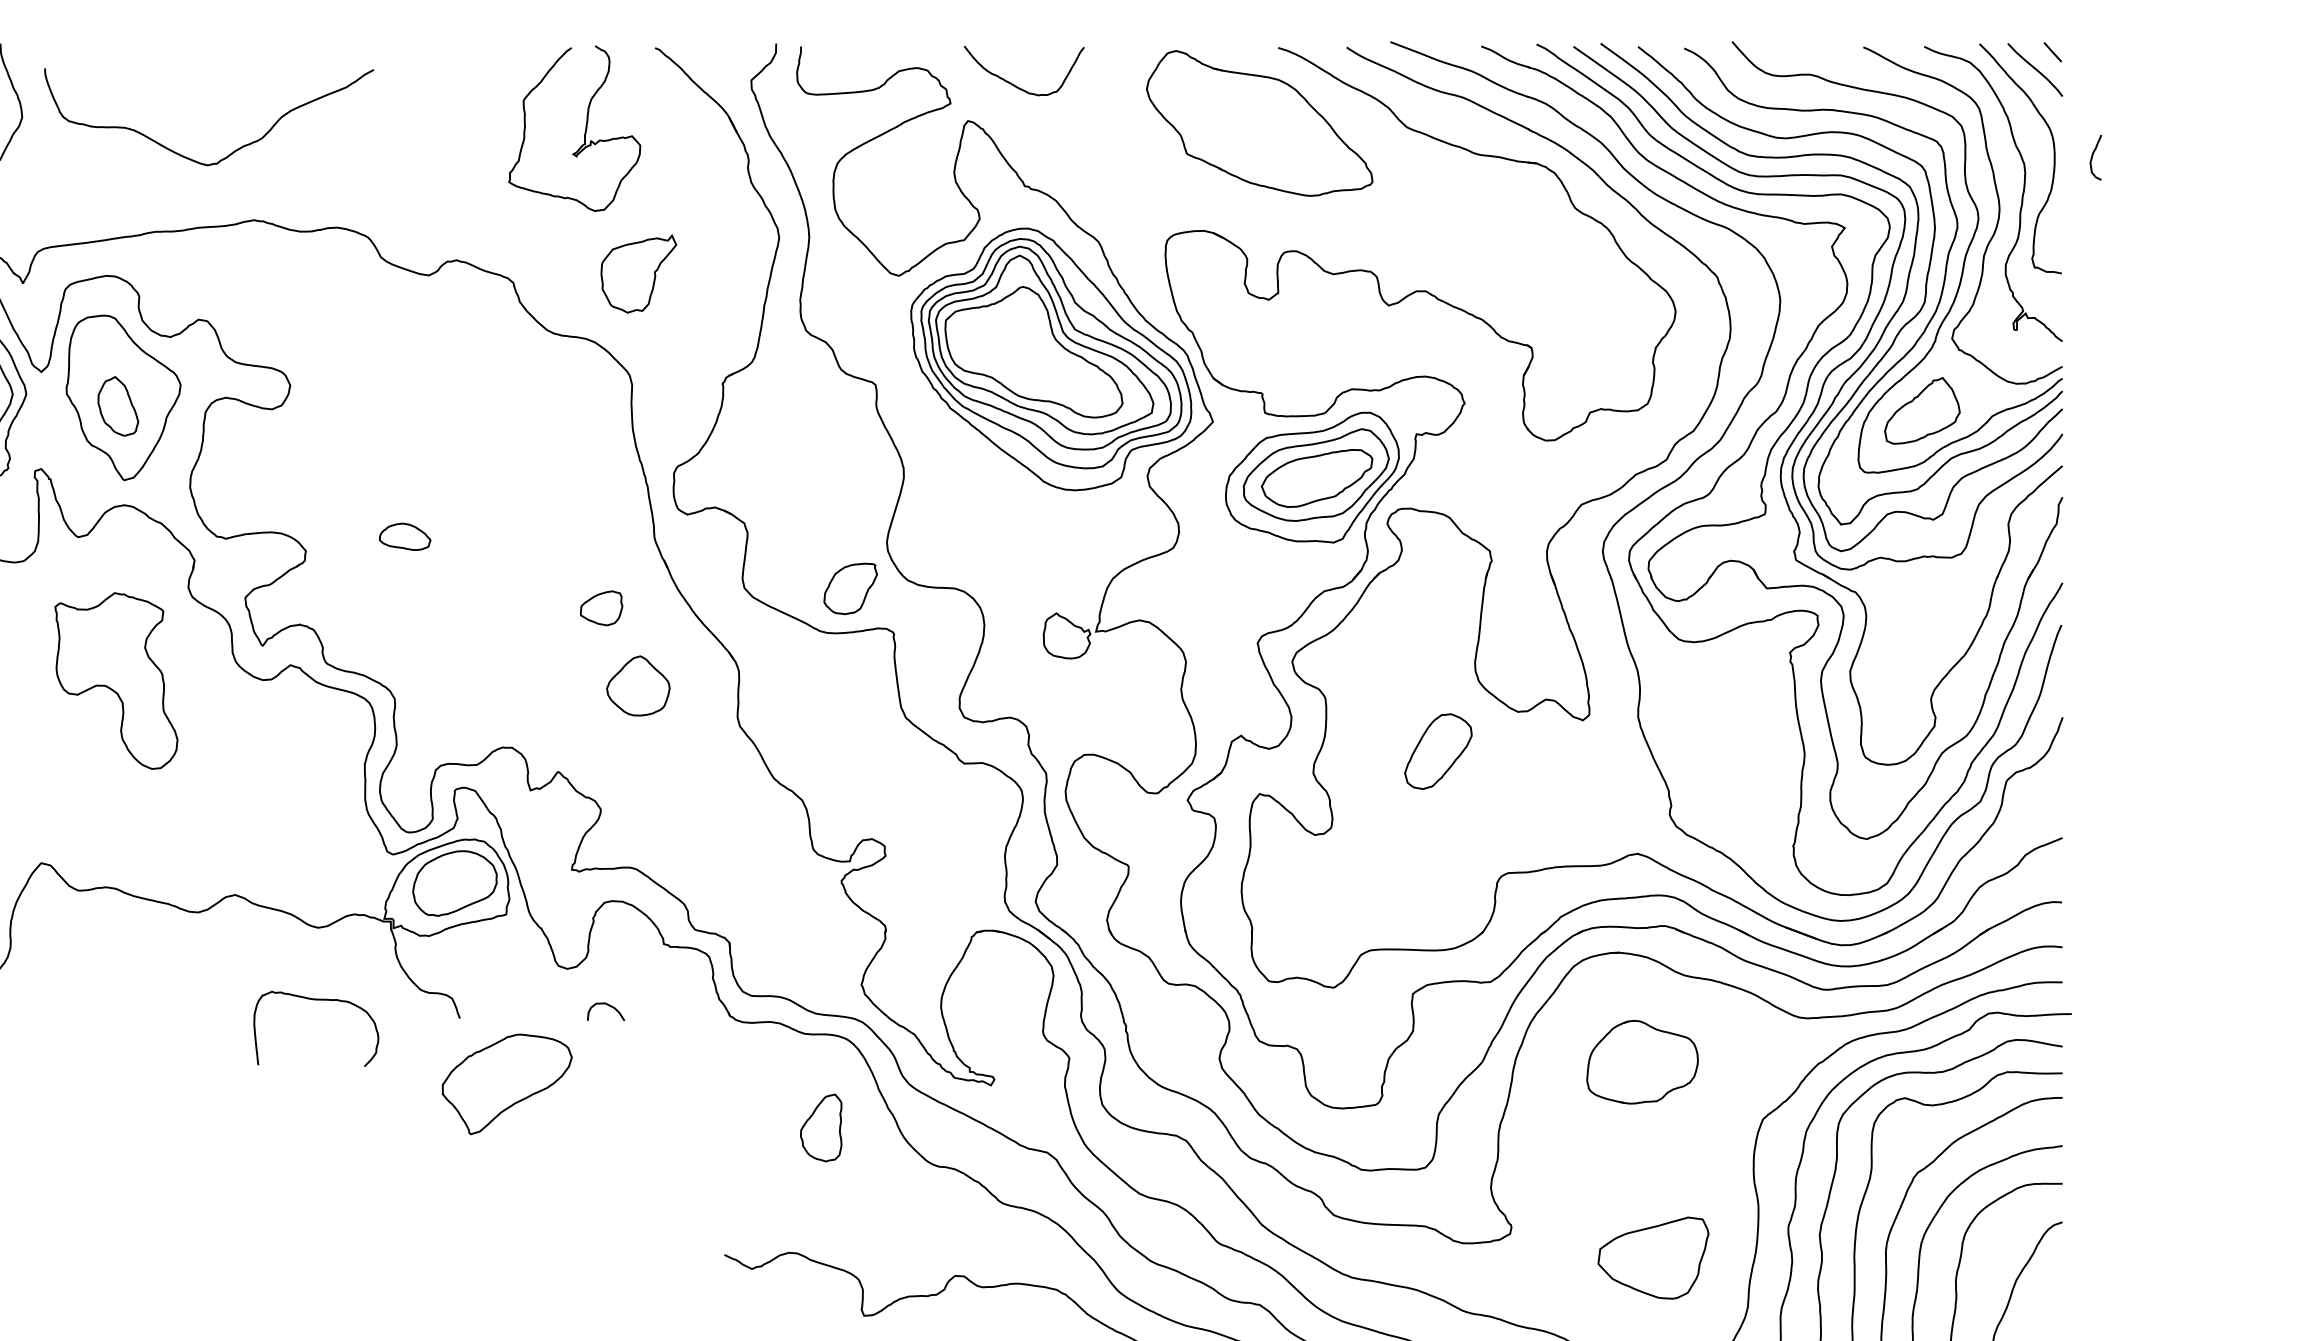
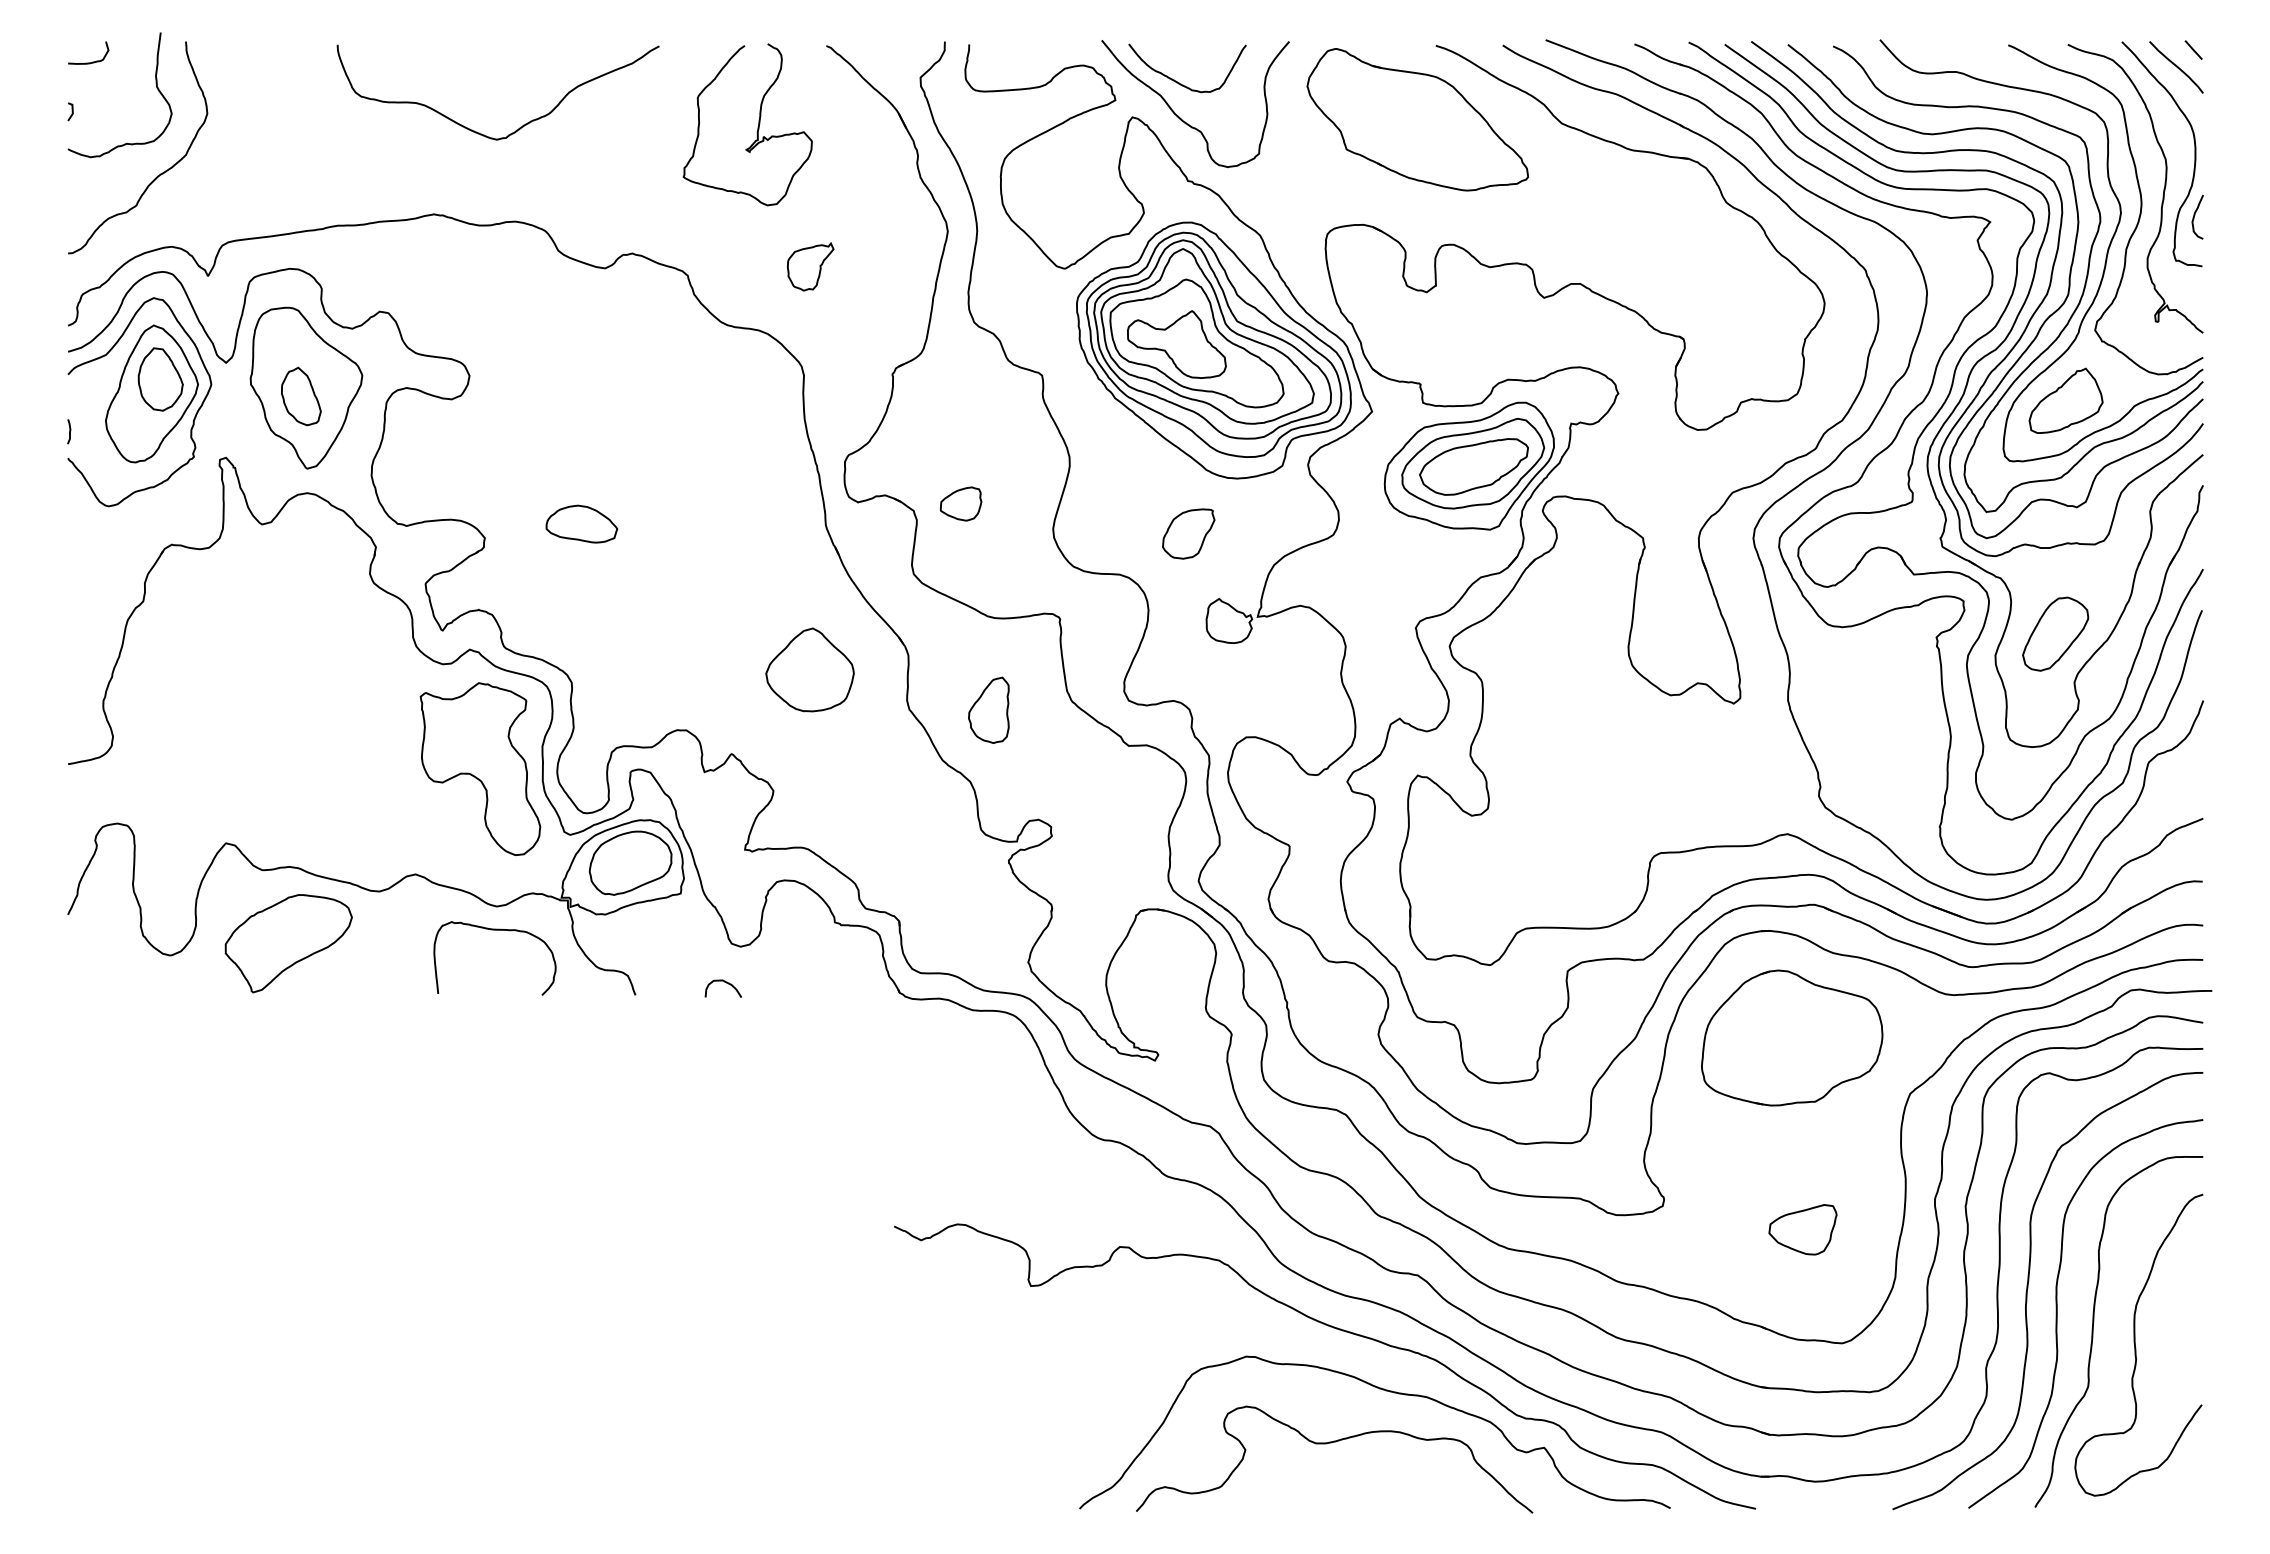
curve: (1022, 125) -> (1185, 121), added
curve: (235, 149) -> (523, 124), moved
curve: (2093, 155) -> (2195, 215), moved
part: (638, 273) -> (810, 266), size x0.62
part: (1013, 353) -> (1176, 344), added
part: (404, 536) -> (581, 523), size x1.43
part: (850, 588) -> (1188, 533), moved
part: (601, 607) -> (960, 503), moved
part: (116, 680) -> (480, 768), moved
part: (637, 685) -> (809, 669), size x1.43
part: (1438, 750) -> (2055, 633), moved
curve: (315, 1000) -> (494, 930), moved
curve: (607, 1005) -> (724, 982), moved
part: (1642, 1061) -> (1792, 1037), size x1.67
part: (506, 1084) -> (288, 943), moved
part: (820, 1127) -> (988, 709), moved
part: (1652, 1257) -> (1802, 1229), size x0.62

